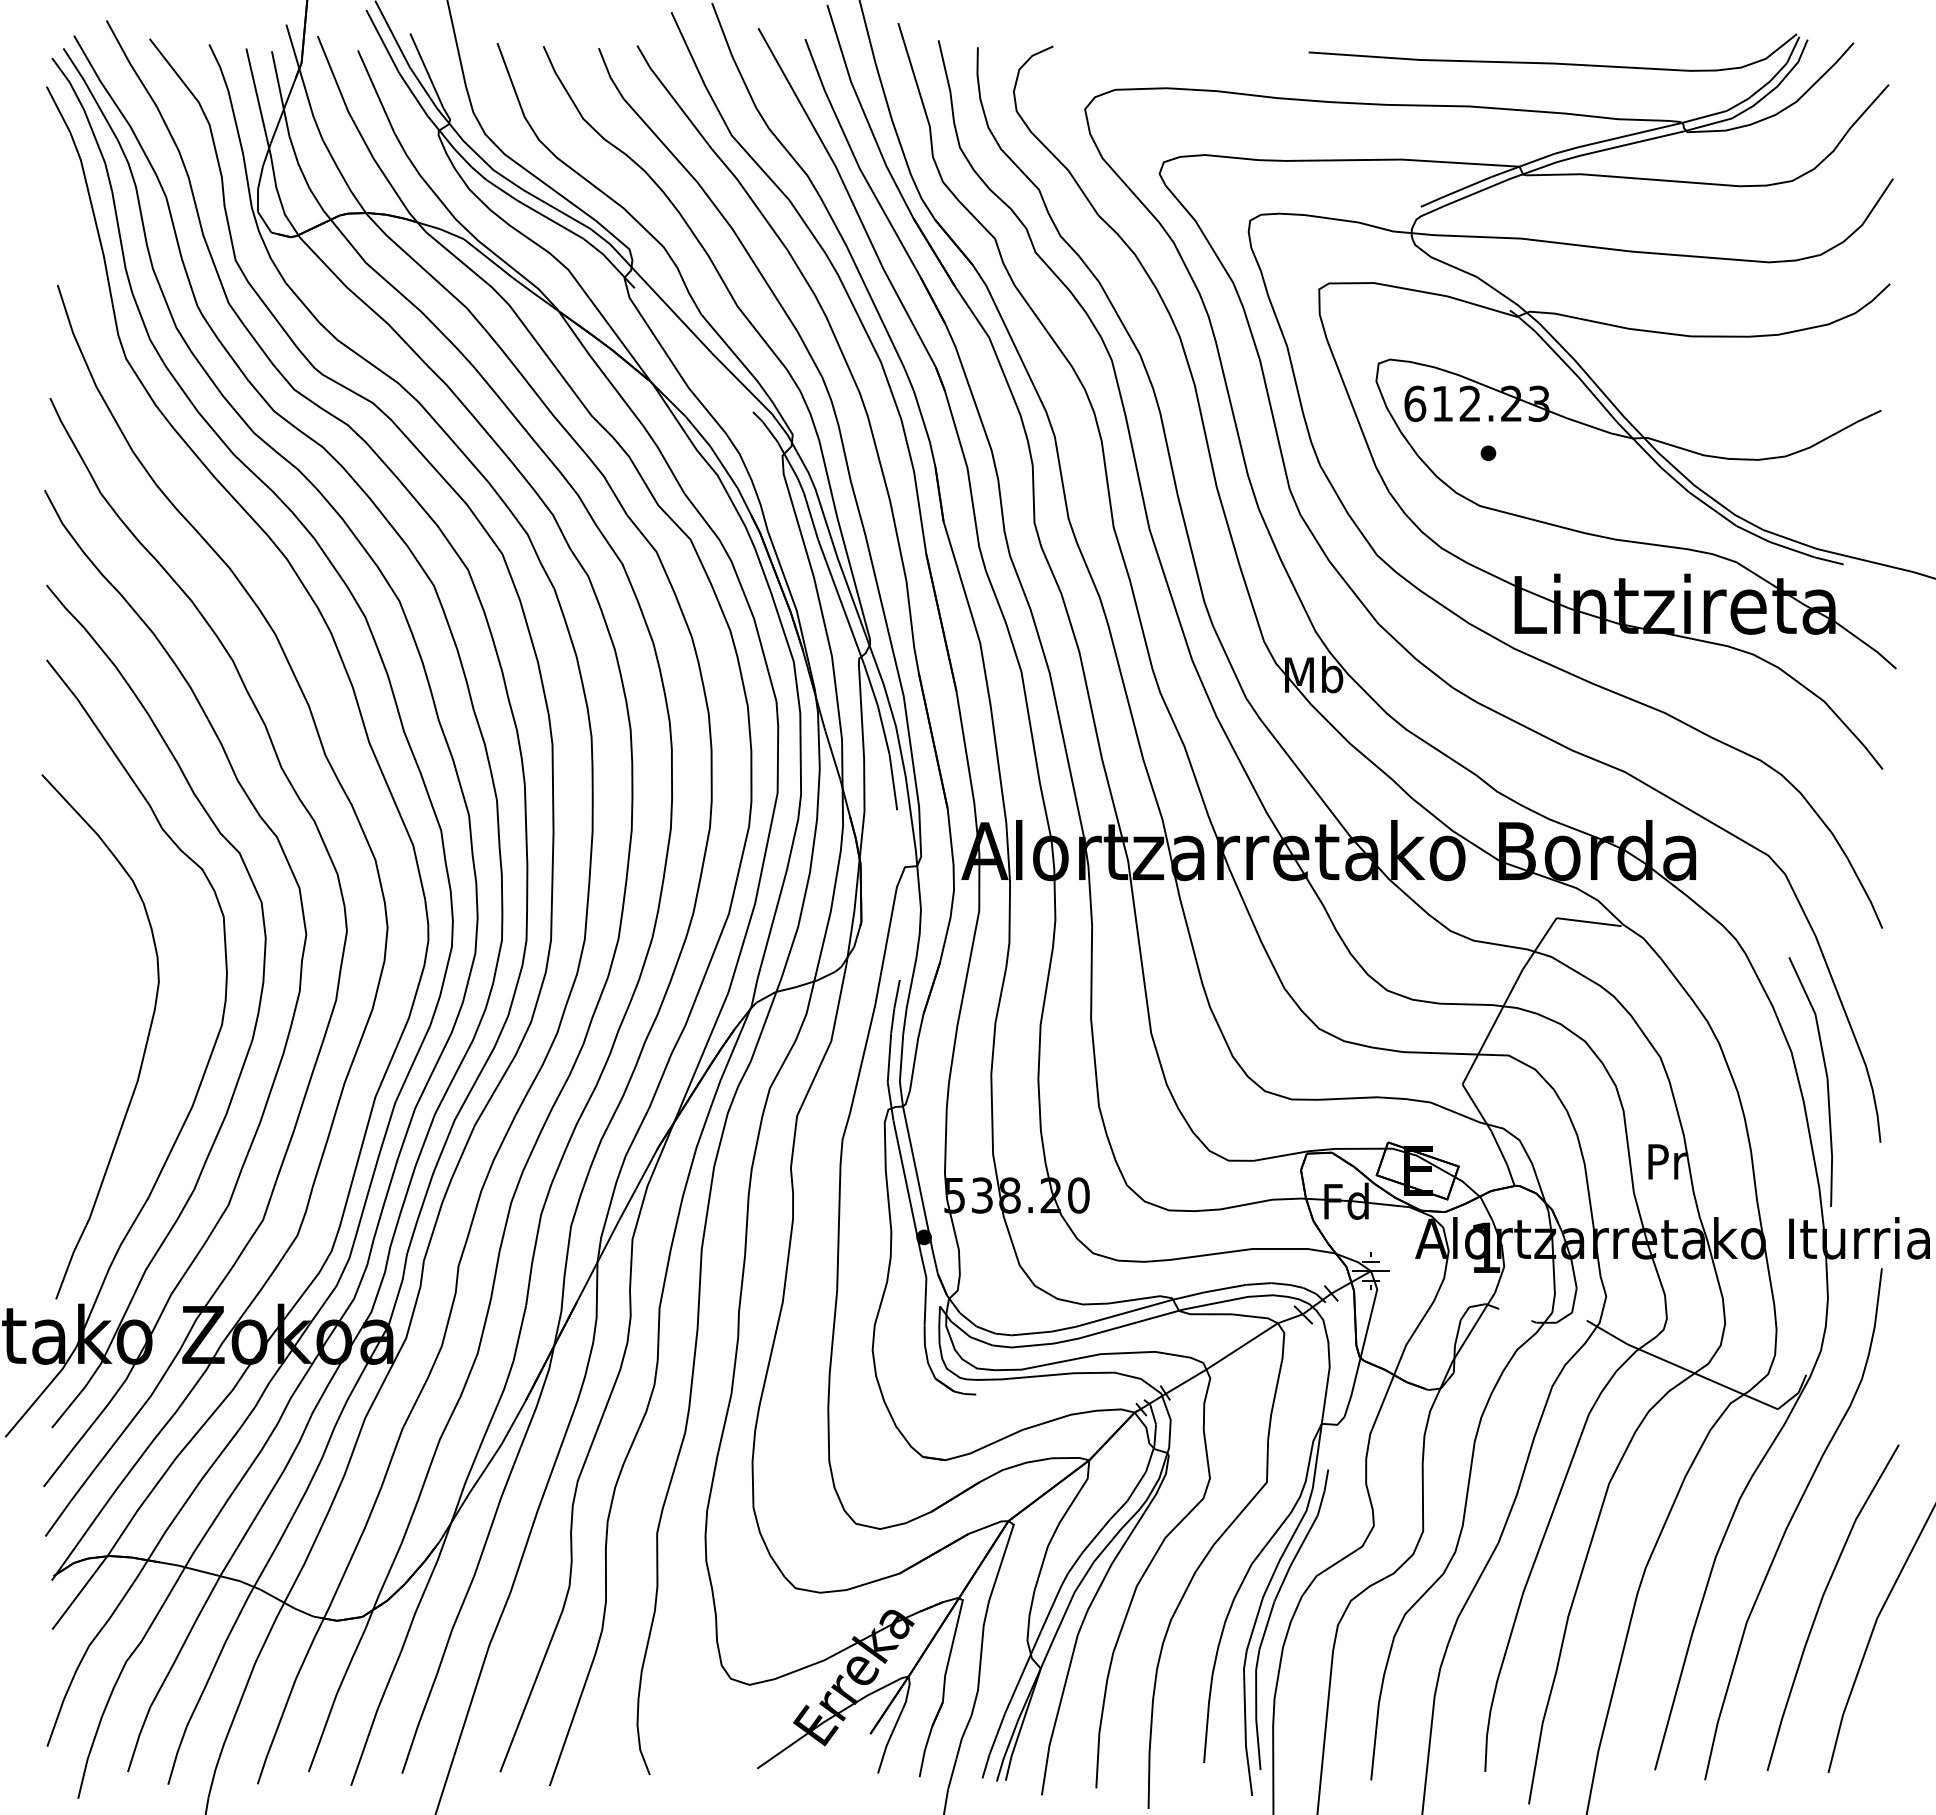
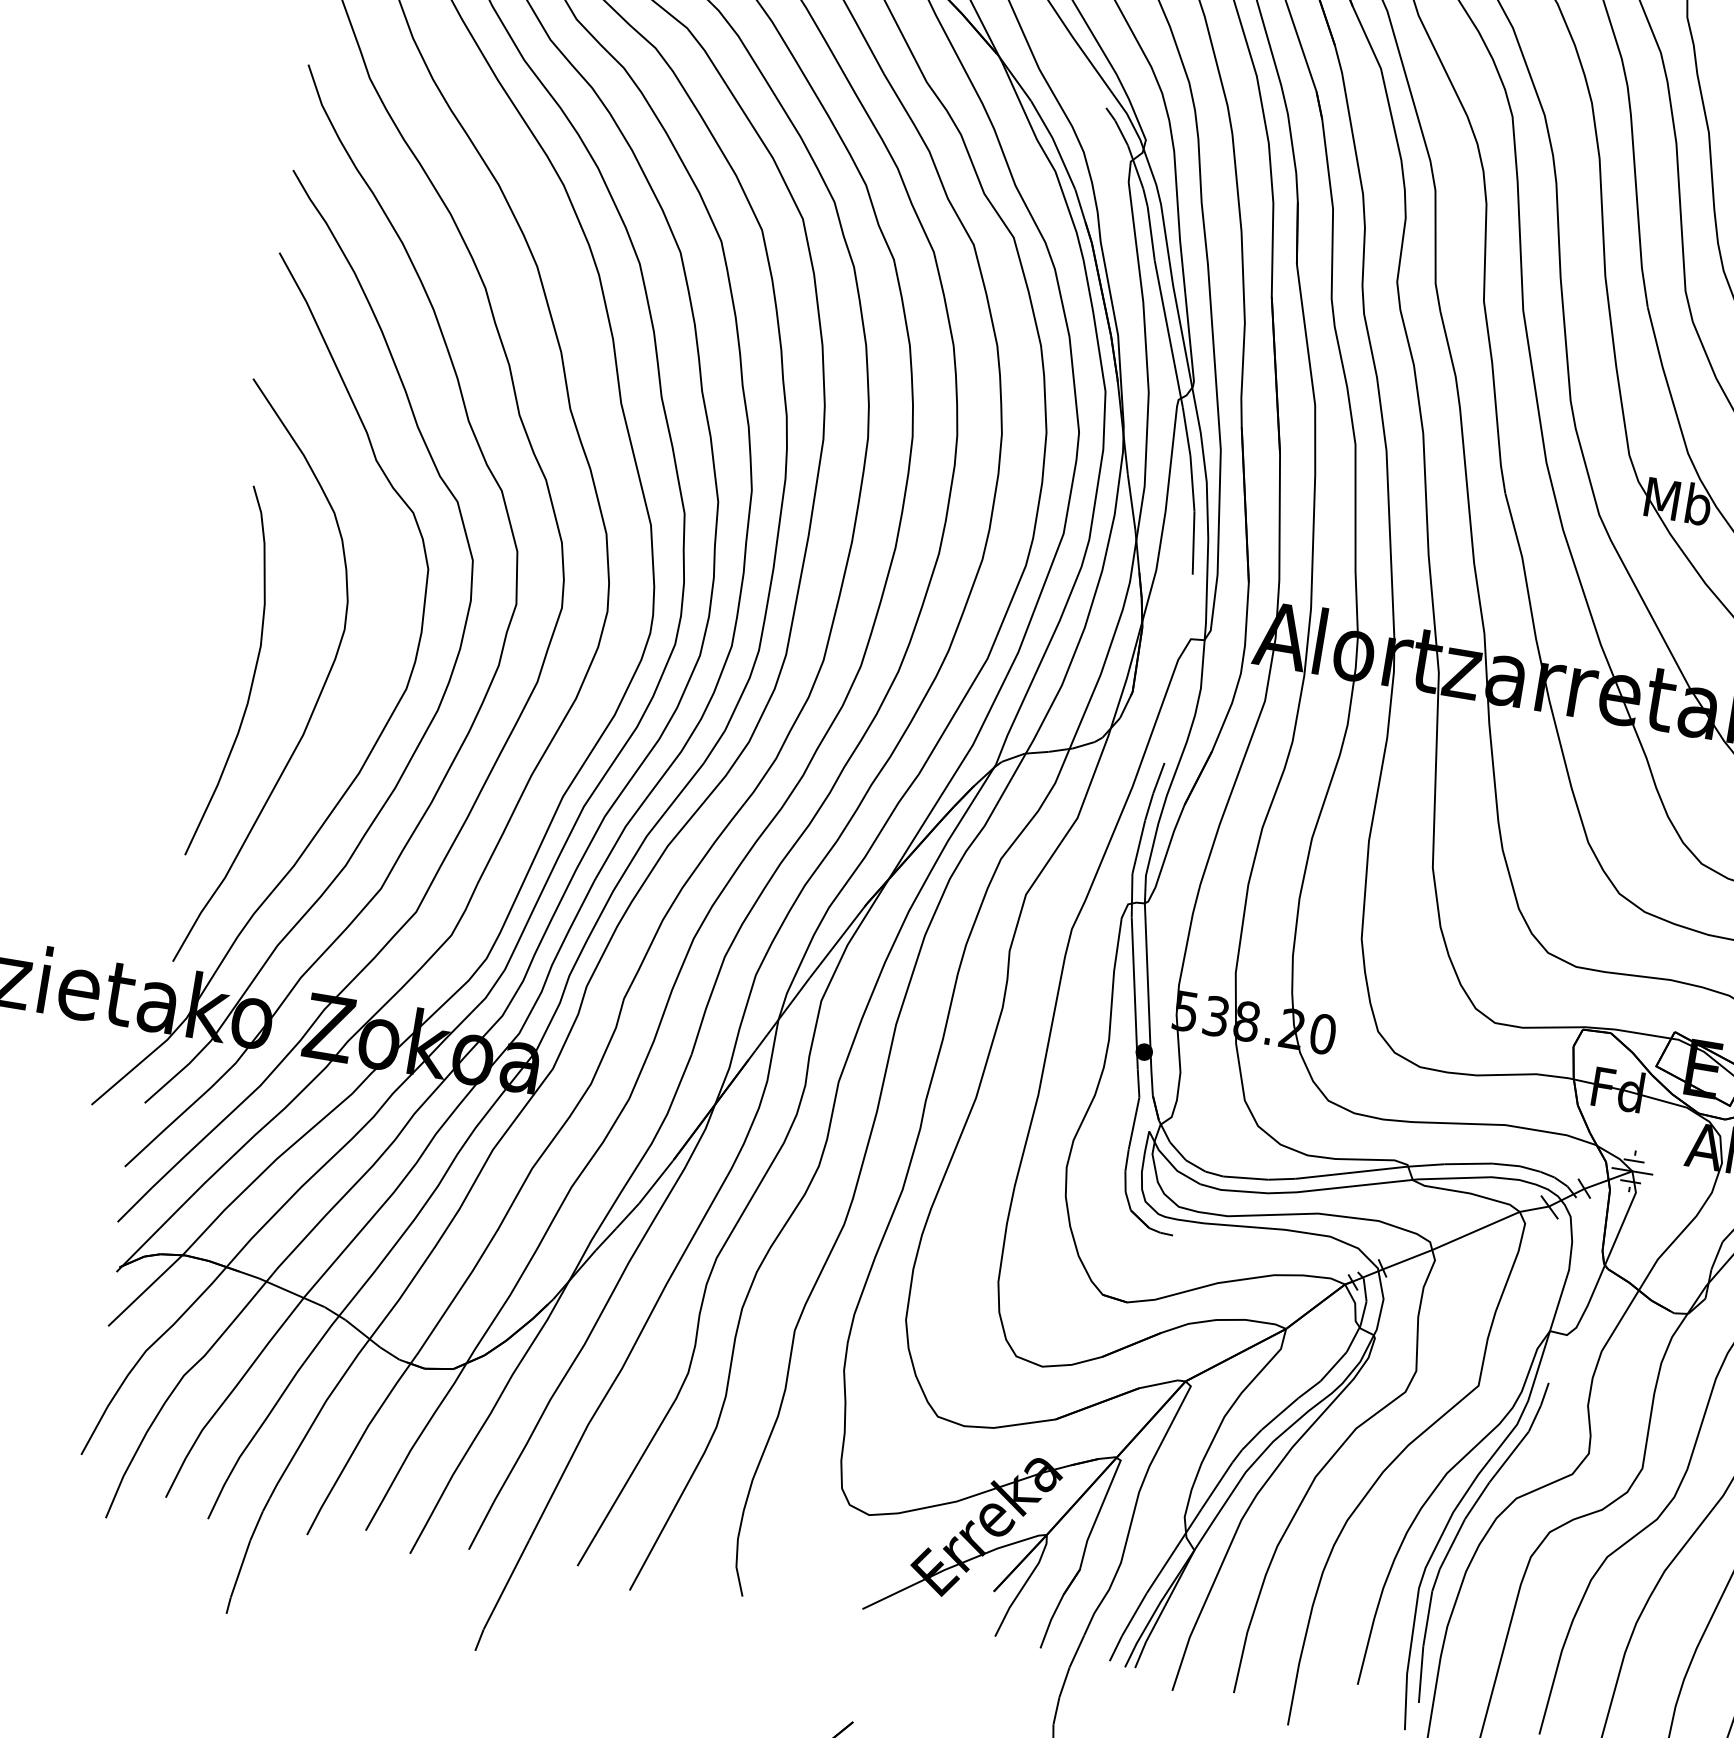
curve: (84, 1037) -> (252, 677), added

